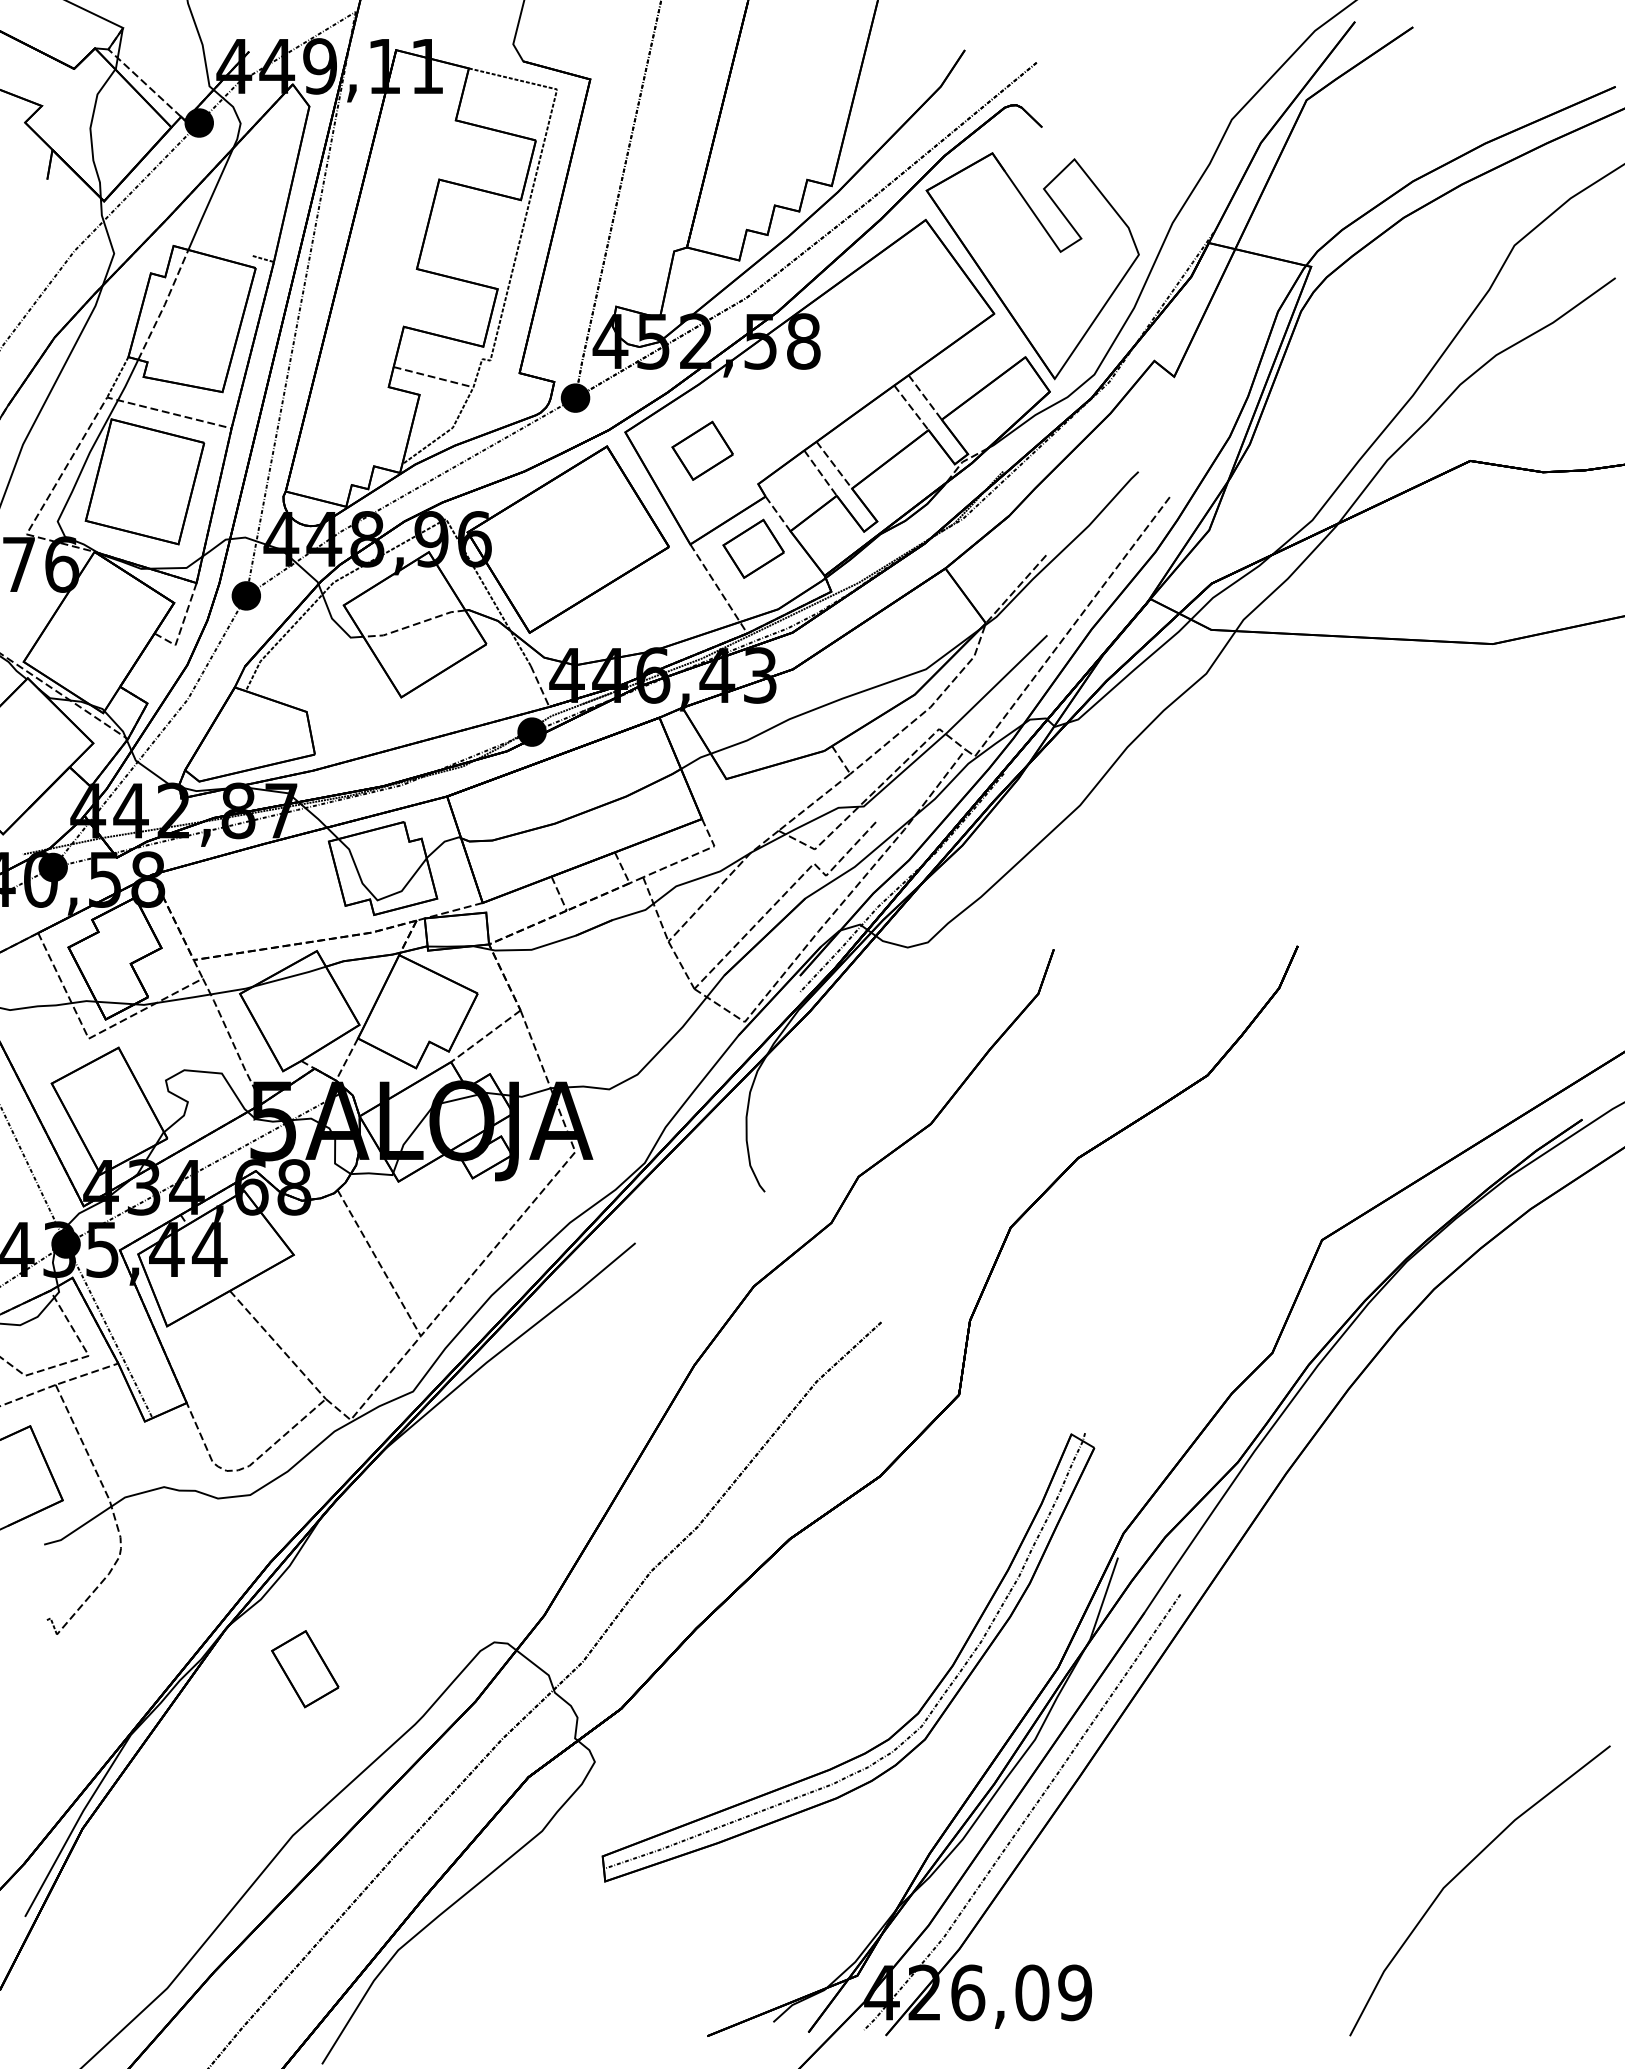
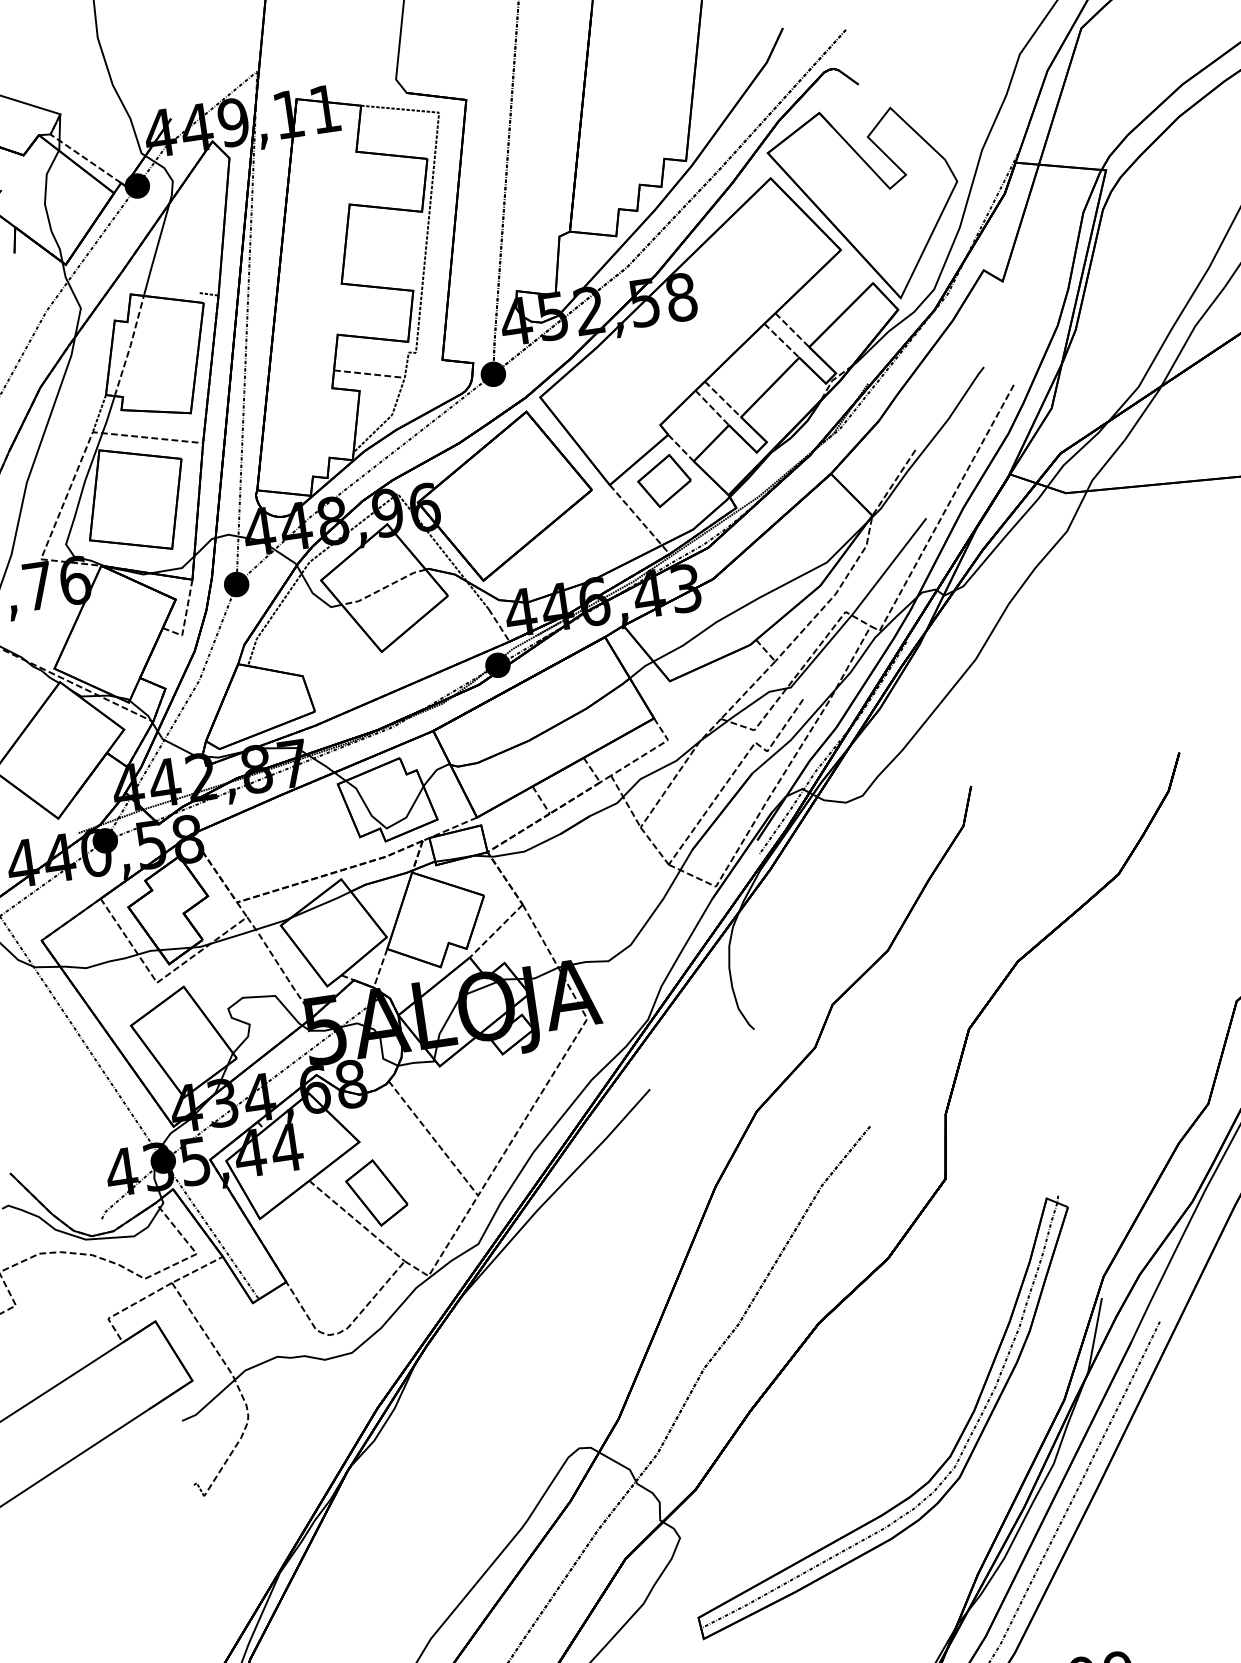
part: (702, 450) -> (608, 403), removed
part: (305, 1669) -> (377, 1193), moved

